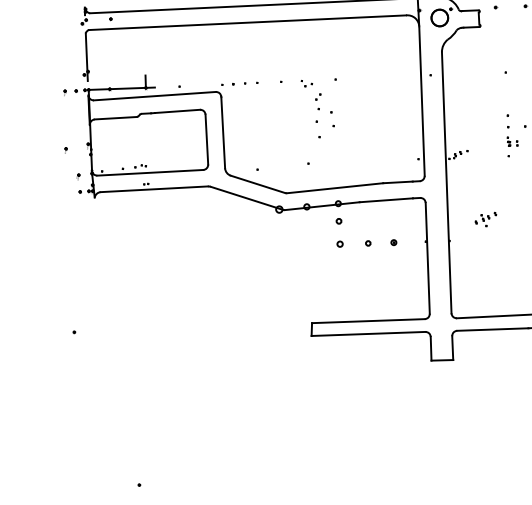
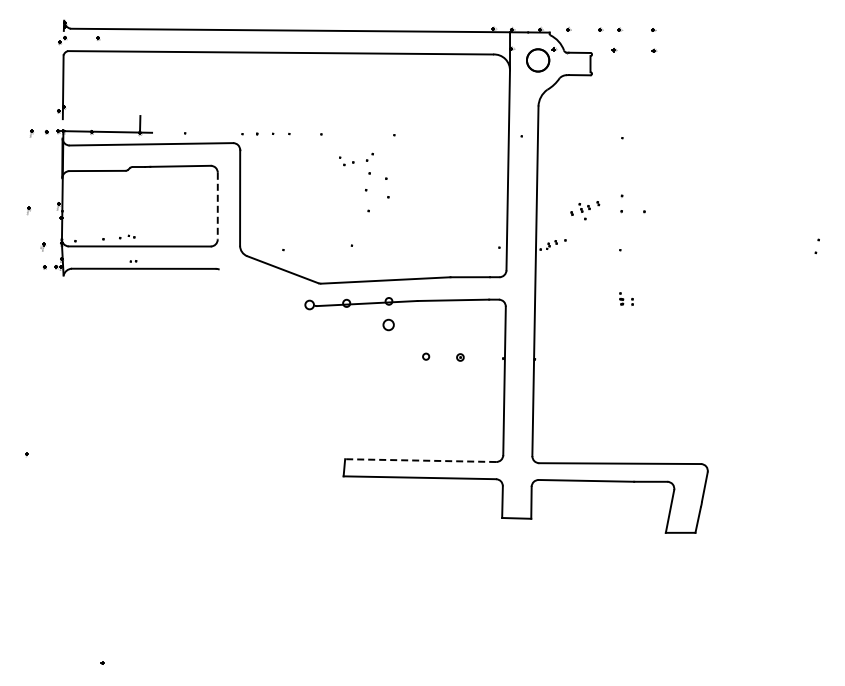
part: (306, 83) -> (346, 161), moved
line: (206, 139) -> (217, 206), solid -> dashed
part: (512, 141) -> (626, 298), moved
line: (246, 198) -> (266, 287), removed
part: (486, 219) -> (585, 210), moved
circle: (338, 220) -> (388, 324), size x1.6
circle: (339, 244) -> (387, 355), removed
line: (368, 321) -> (420, 460), solid -> dashed

